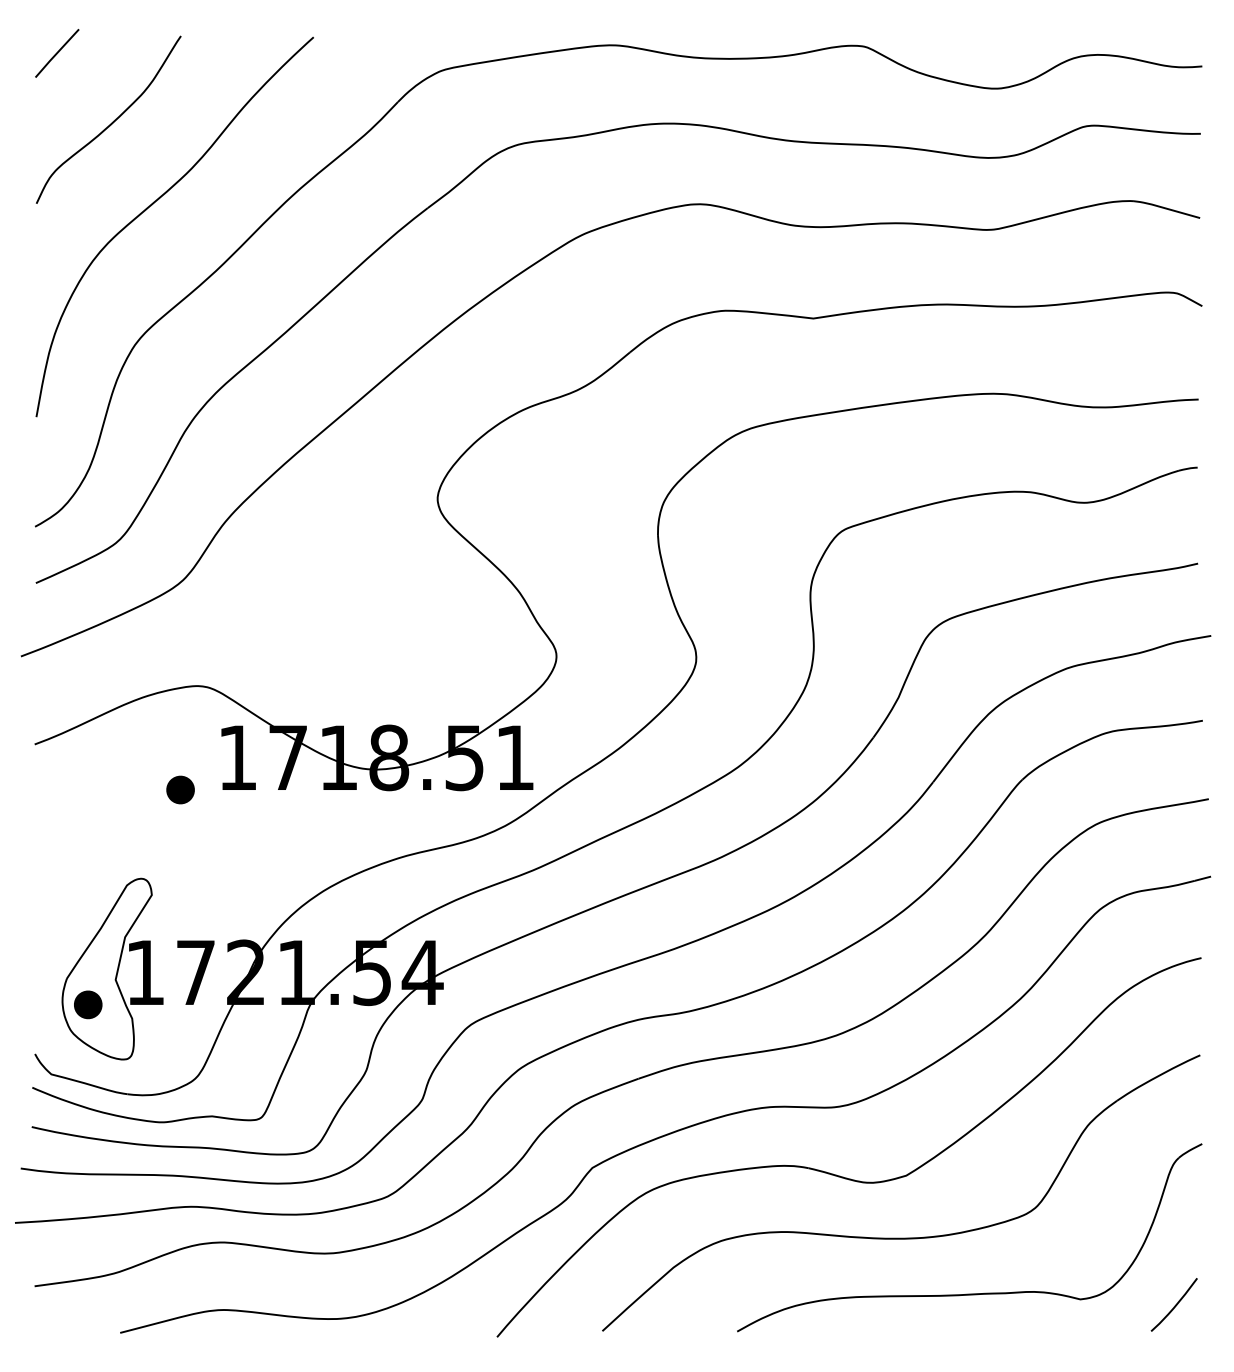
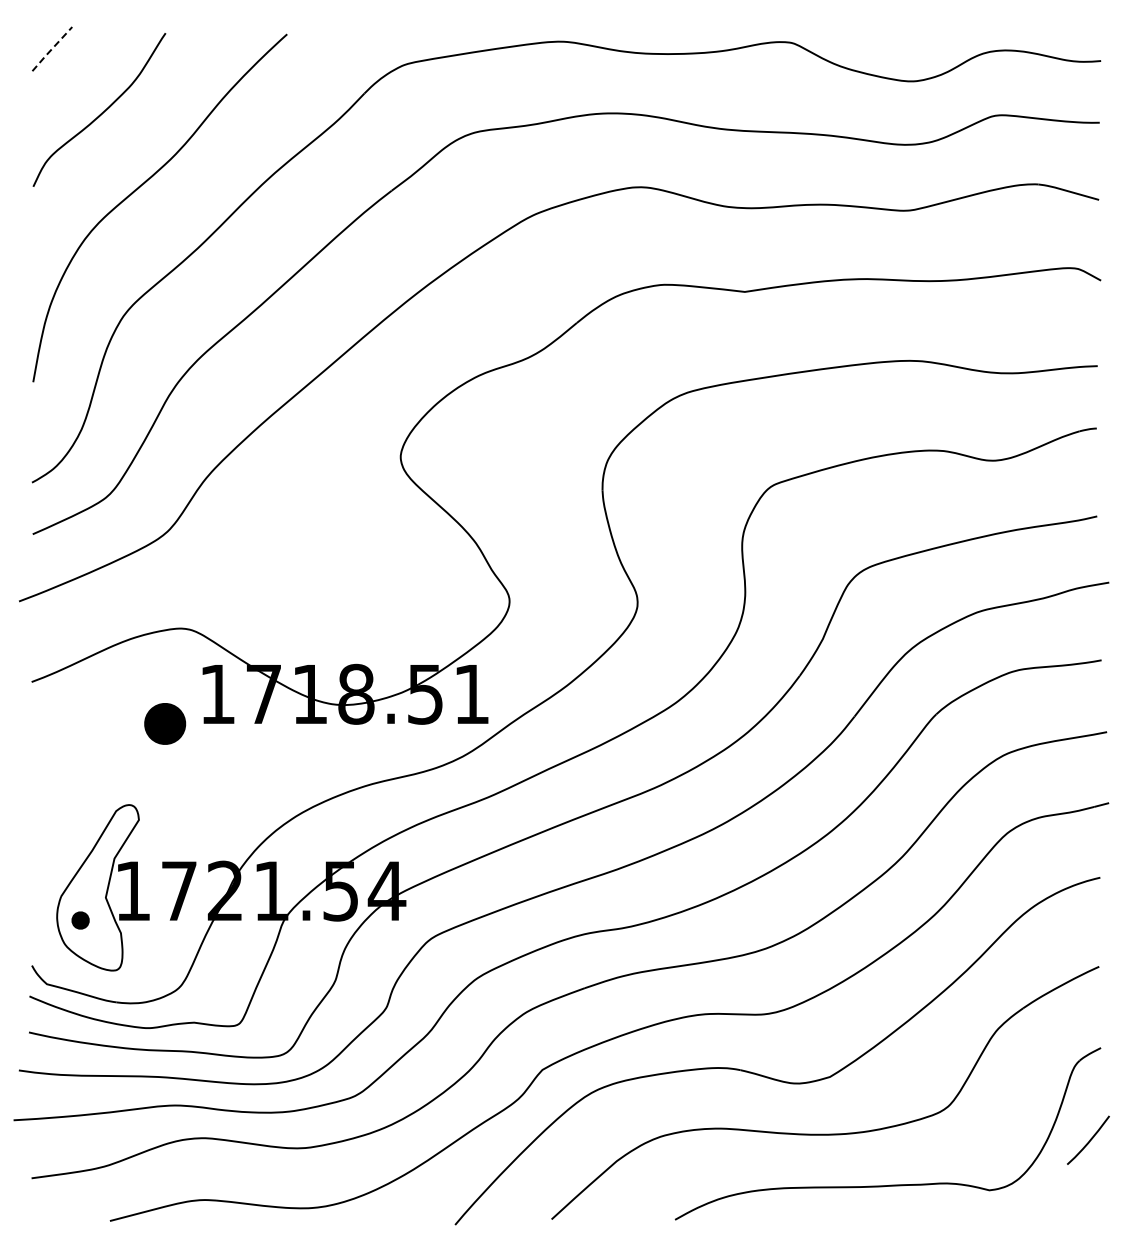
line: (57, 52) -> (52, 48), solid -> dashed
part: (180, 789) -> (165, 723), size x1.6
part: (88, 1004) -> (80, 920), size x0.7
curve: (1175, 1303) -> (1089, 1139), moved

